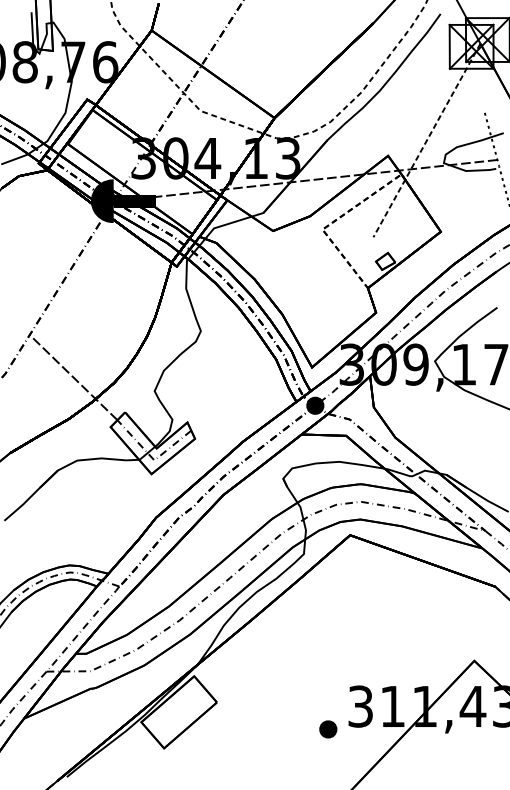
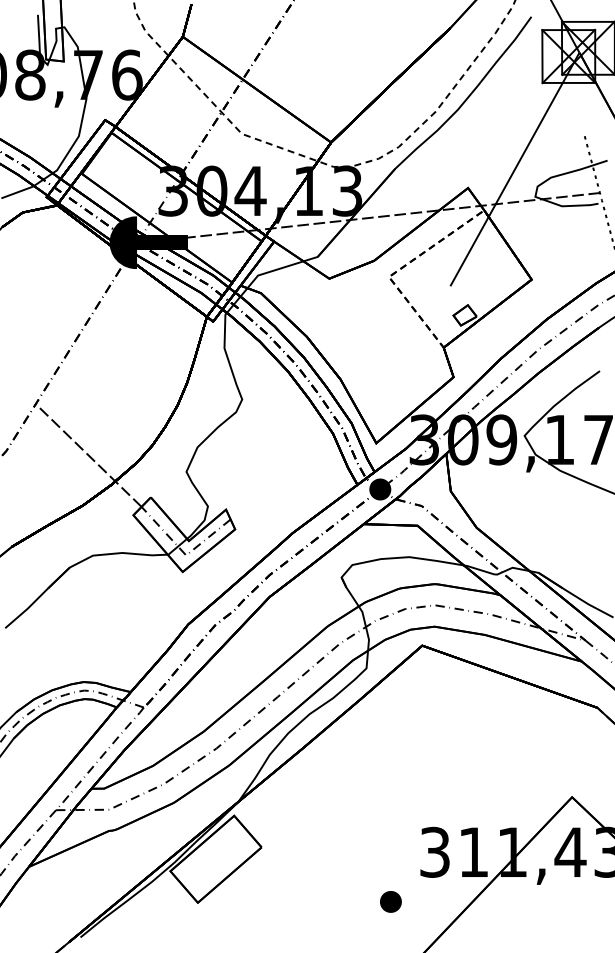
line: (426, 140) -> (514, 169), dashed -> solid
part: (327, 729) -> (390, 901), moved

